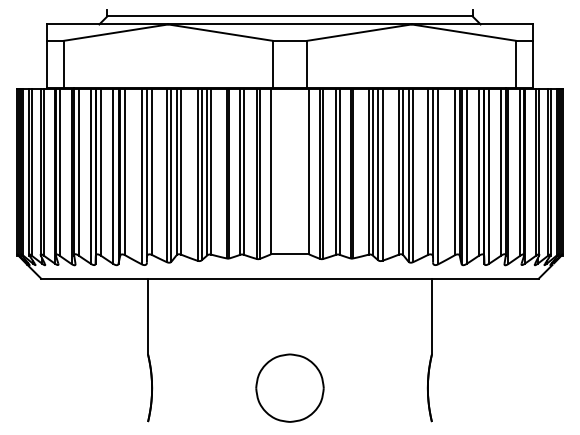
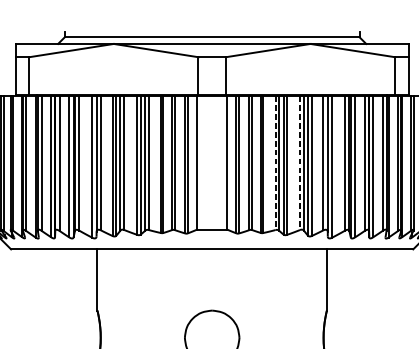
line: (368, 172) -> (275, 163), solid -> dashed
line: (398, 172) -> (299, 163), solid -> dashed

